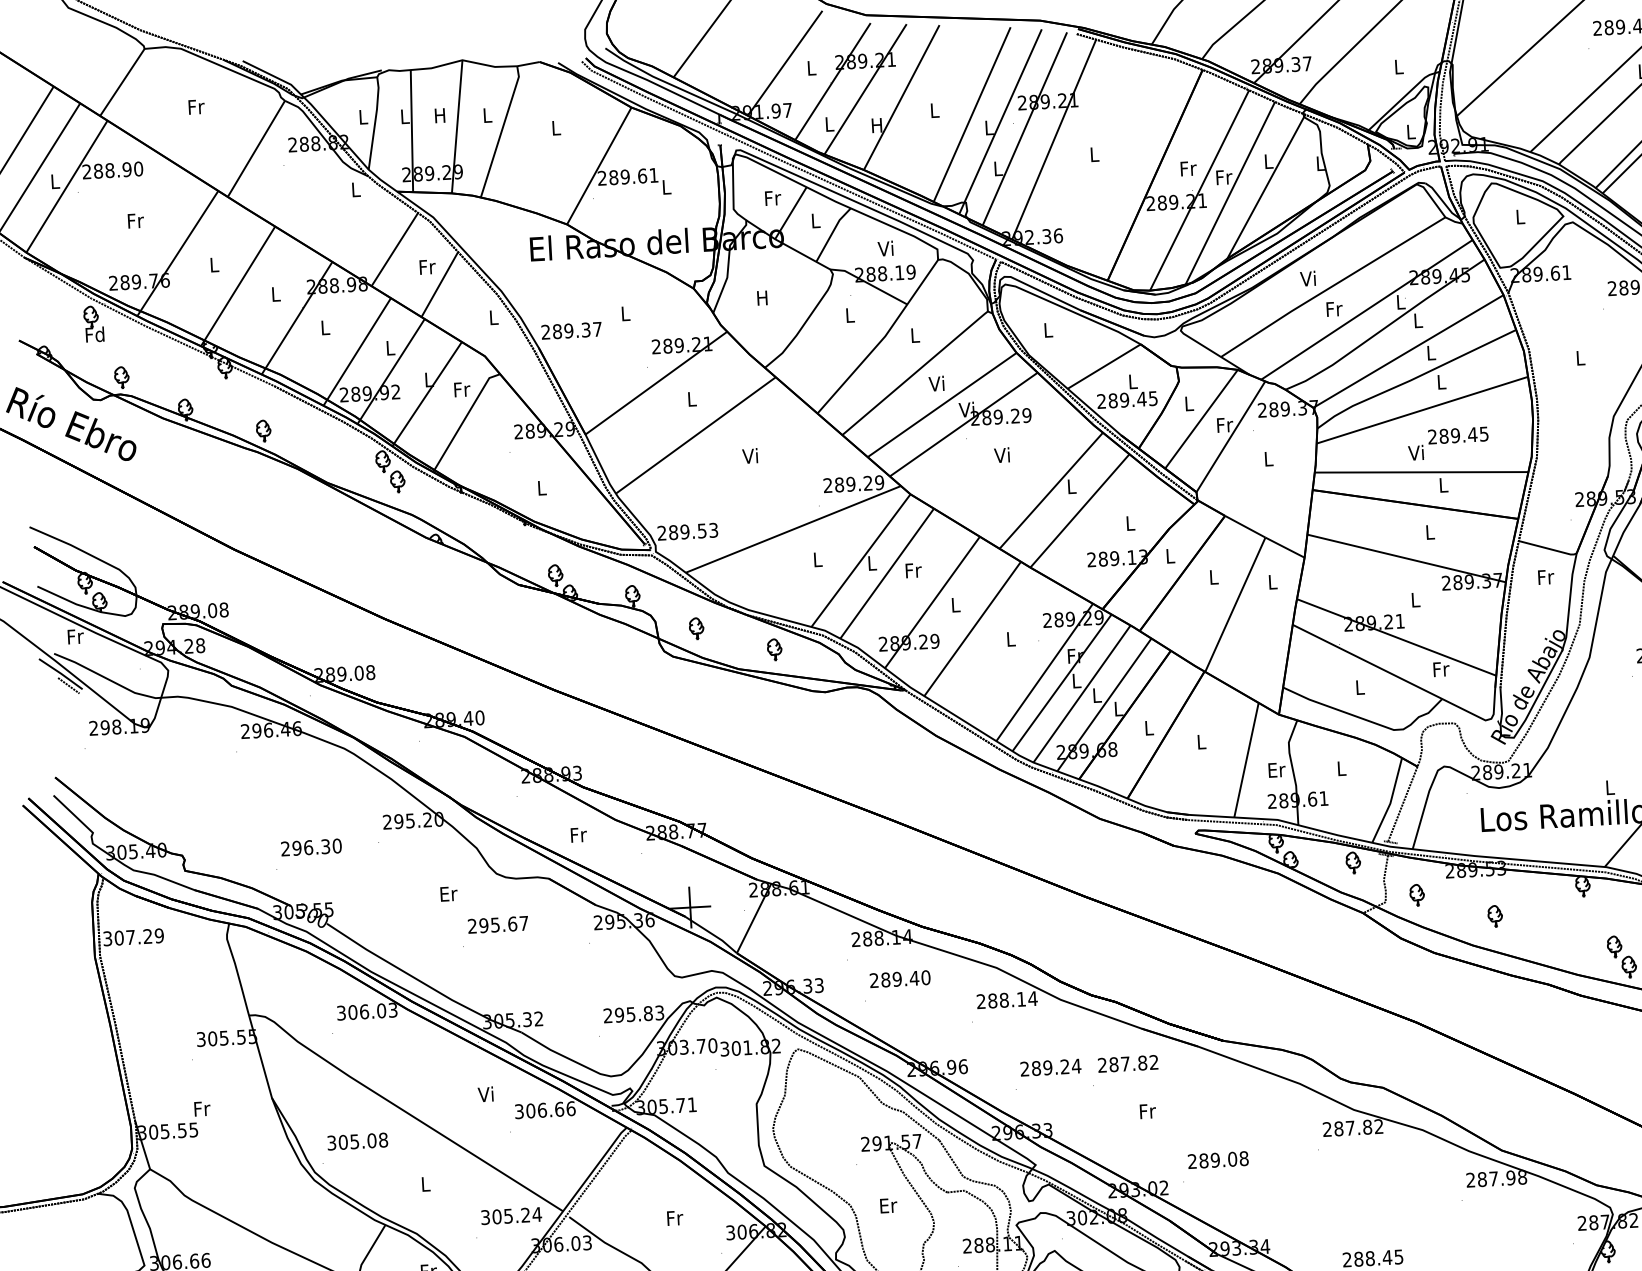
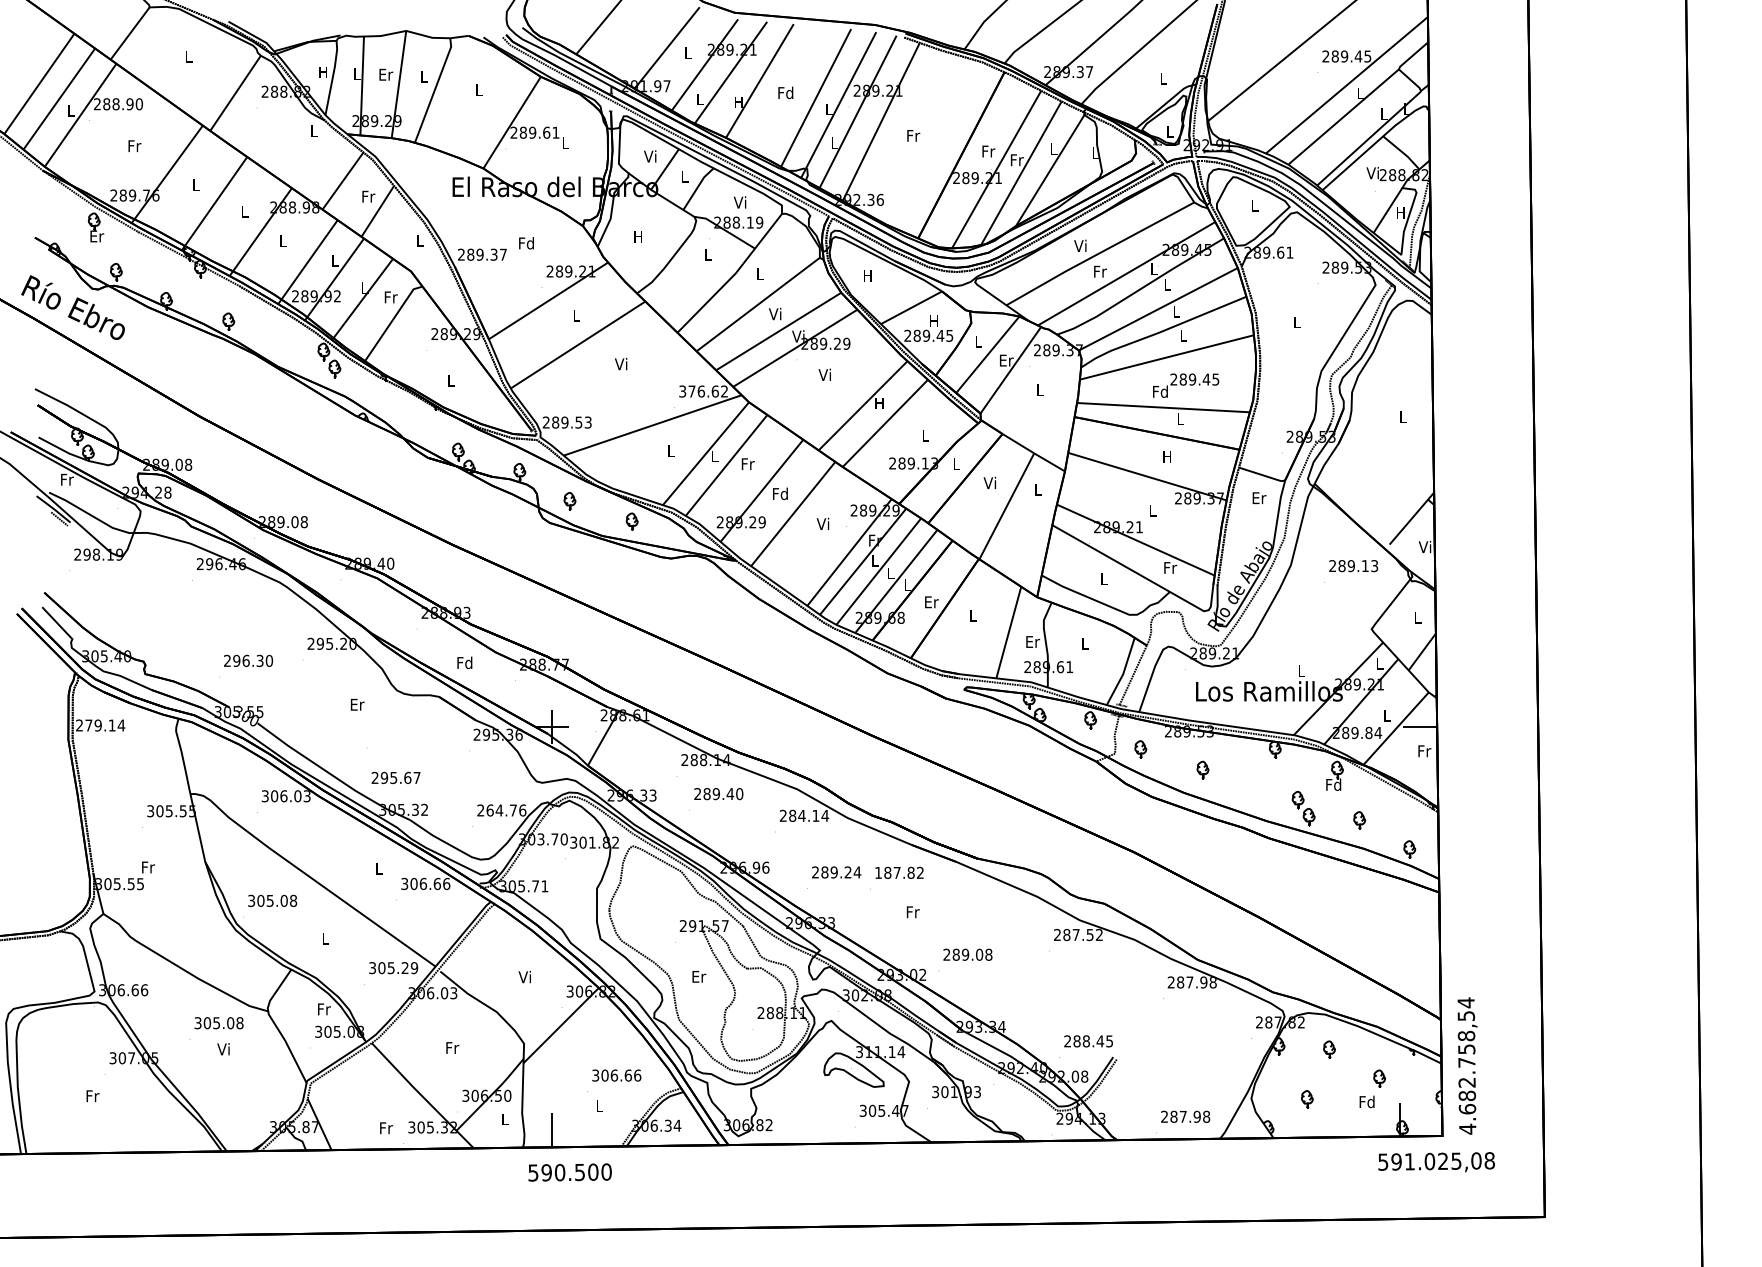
text: (195, 106) -> (188, 56), Fr -> L
text: (934, 109) -> (785, 92), L -> Fd
text: (441, 115) -> (386, 74), H -> Er
text: (362, 117) -> (322, 72), L -> H
text: (1094, 154) -> (913, 135), L -> Fr
text: (772, 198) -> (650, 156), Fr -> Vi
text: (625, 313) -> (526, 243), L -> Fd
text: (1047, 329) -> (867, 275), L -> H
text: (94, 334) -> (96, 236), Fd -> Er
text: (1132, 380) -> (933, 320), L -> H
text: (1224, 425) -> (1006, 360), Fr -> Er
text: (1416, 452) -> (1160, 391), Vi -> Fd
text: (853, 484) -> (703, 391), 289.29 -> 376.62
text: (1071, 486) -> (879, 403), L -> H
text: (1428, 532) -> (1166, 456), L -> H
text: (1212, 576) -> (989, 482), L -> Vi
text: (1546, 577) -> (1259, 498), Fr -> Er
text: (955, 604) -> (780, 493), L -> Fd
text: (1009, 638) -> (822, 523), L -> Vi
text: (1149, 728) -> (931, 602), L -> Er
text: (577, 834) -> (464, 662), Fr -> Fd
text: (497, 924) -> (395, 777), moved
text: (133, 937) -> (100, 725), 307.29 -> 279.14
text: (1003, 999) -> (801, 815), 288.14 -> 284.14
text: (639, 1014) -> (506, 810), 295.83 -> 264.76
text: (1102, 1064) -> (878, 872), 287.82 -> 187.82
text: (485, 1094) -> (378, 868), Vi -> L
text: (1366, 1126) -> (1089, 934), 287.82 -> 287.52
text: (537, 1215) -> (414, 968), 305.24 -> 305.29
text: (674, 1217) -> (525, 976), Fr -> Vi

